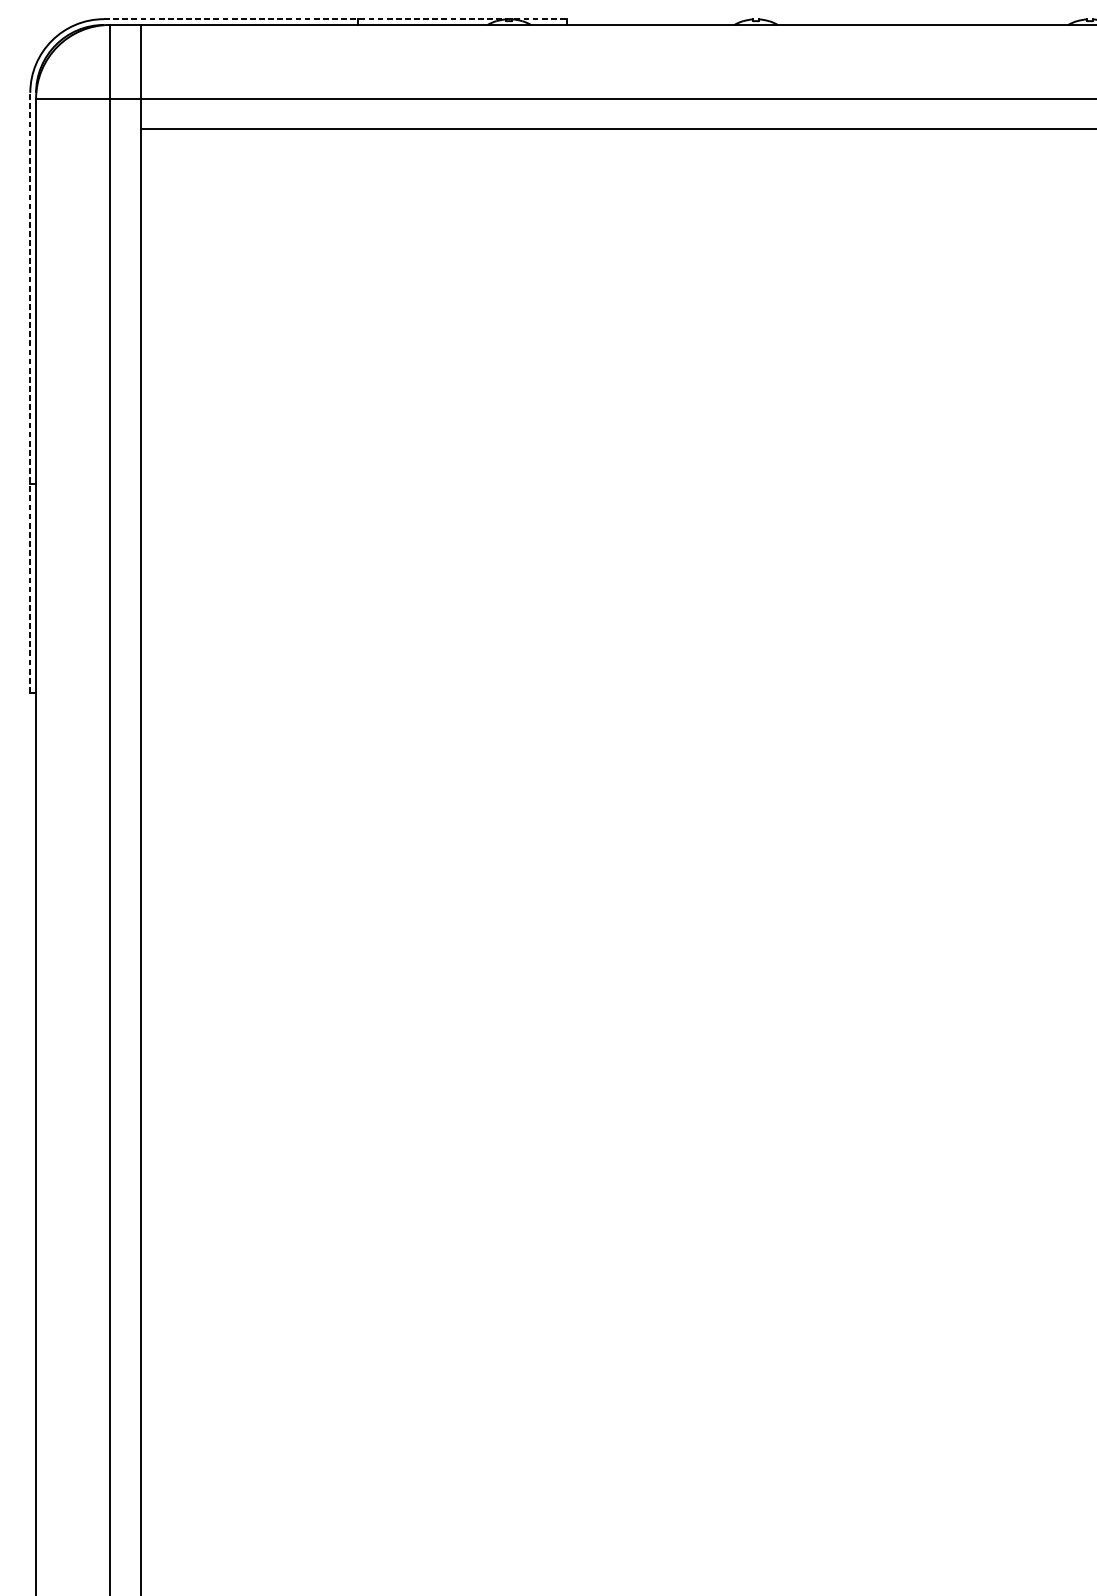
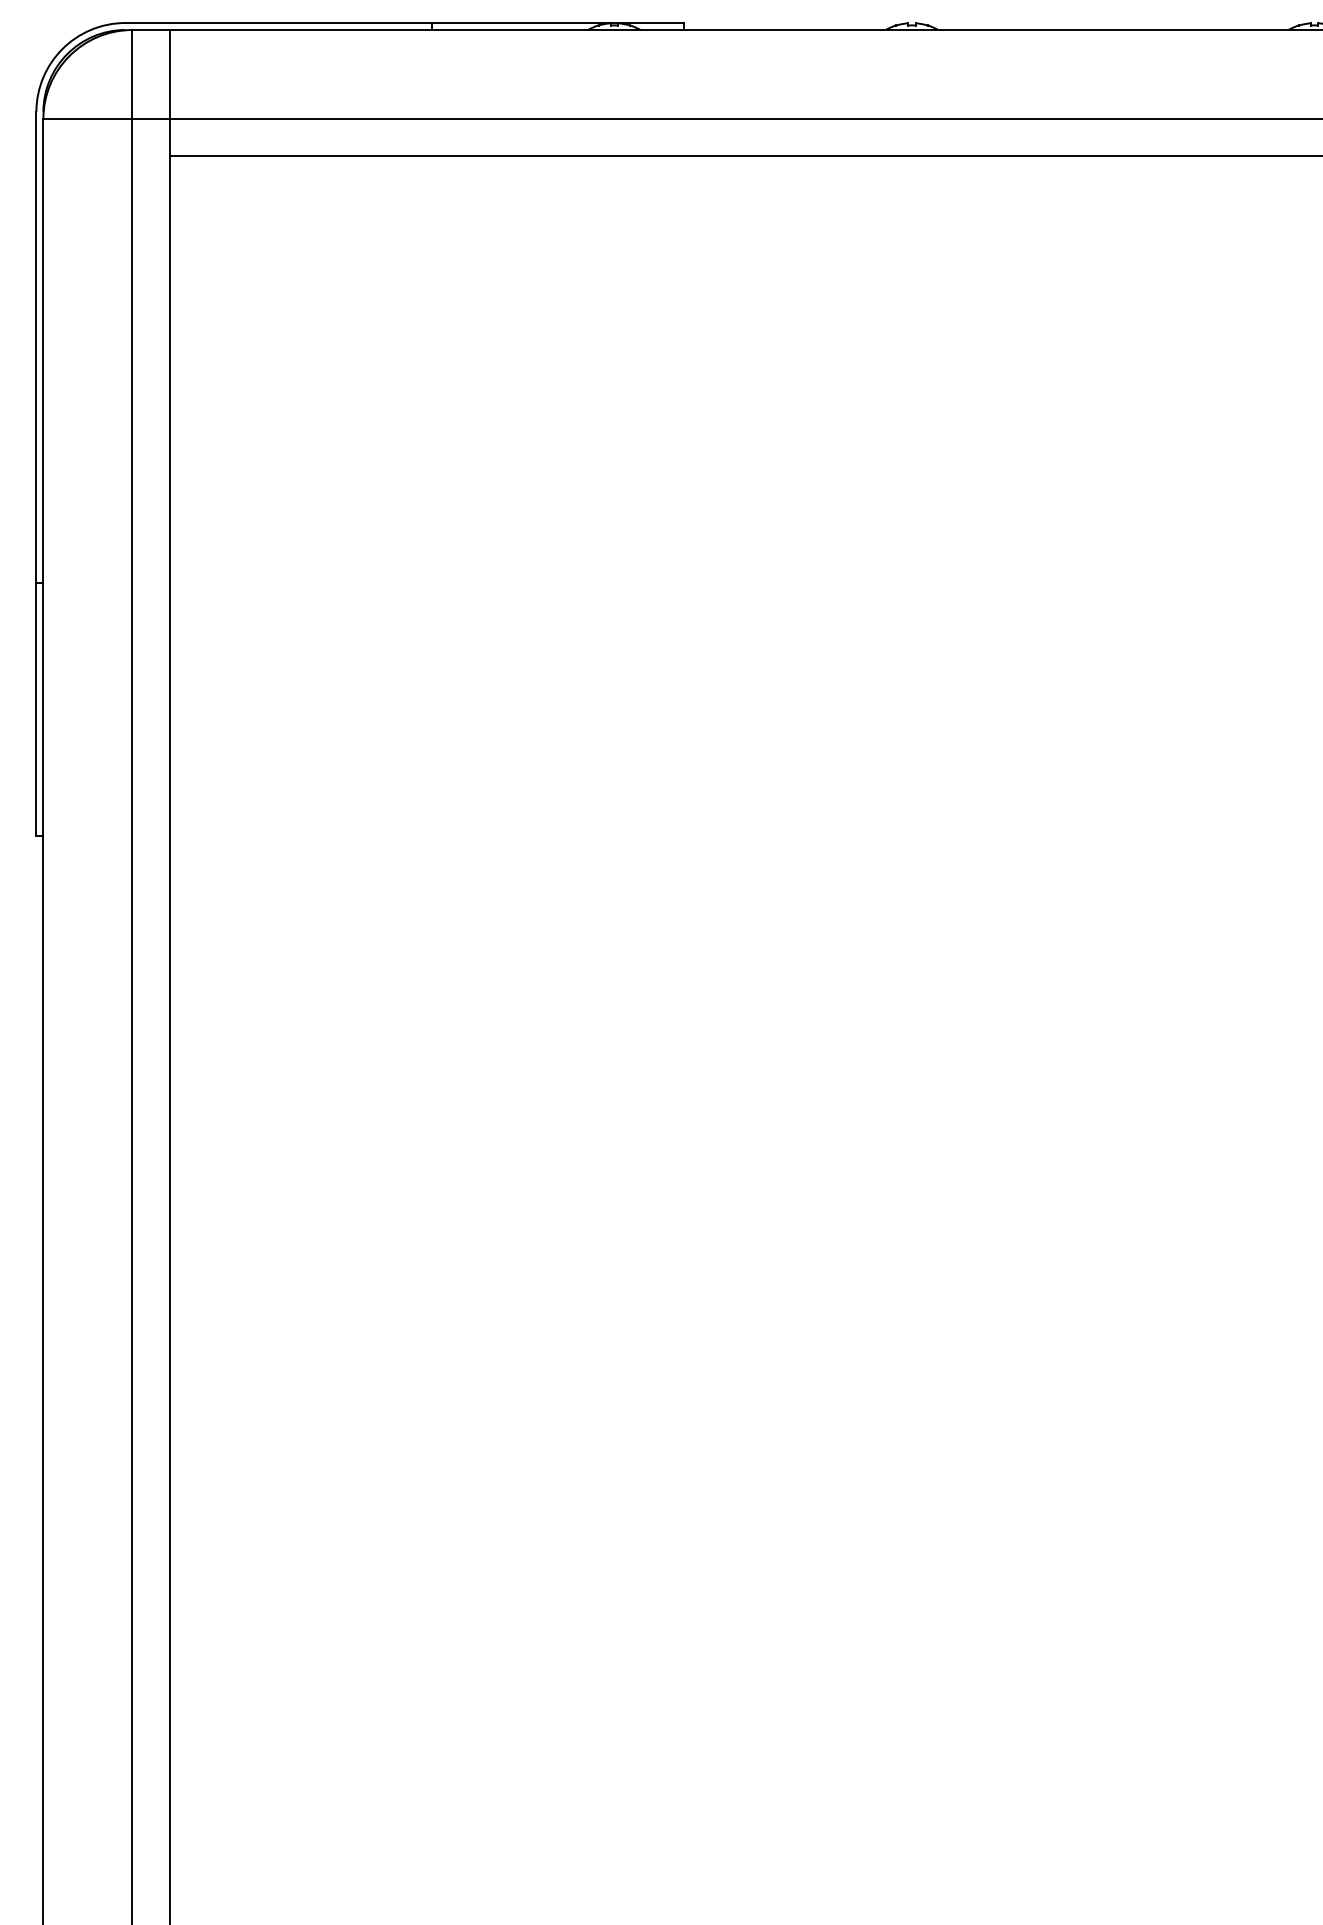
line: (336, 19) -> (405, 23), dashed -> solid
line: (30, 392) -> (36, 473), dashed -> solid

